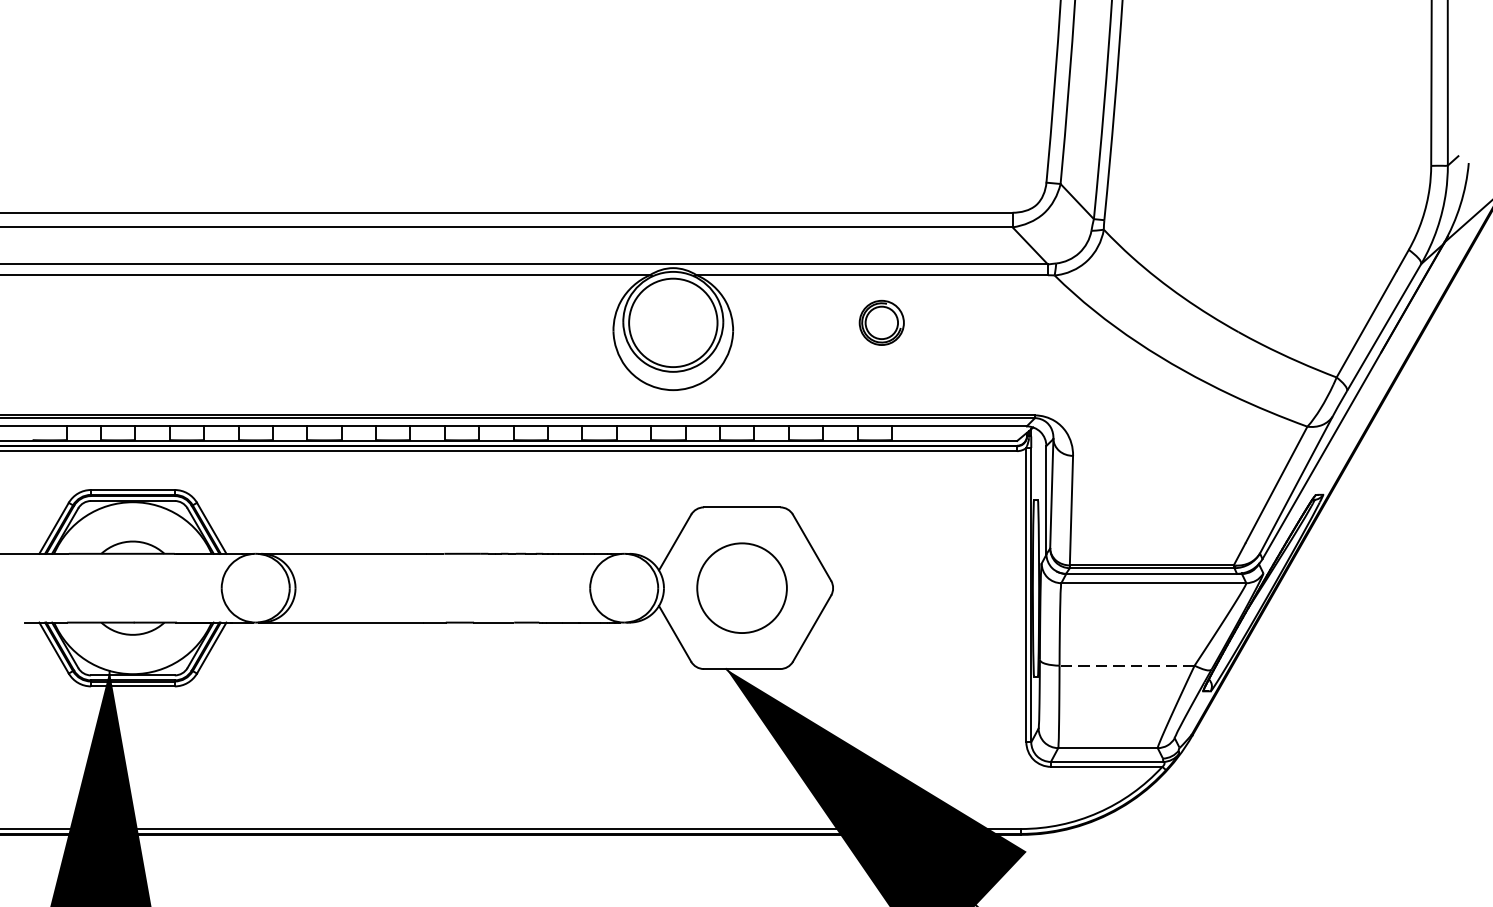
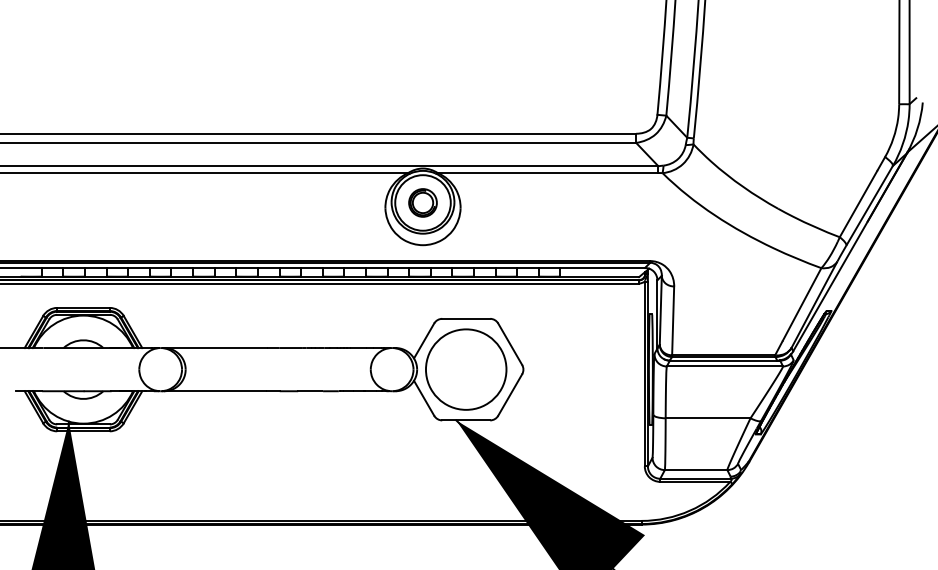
part: (880, 322) -> (422, 202), moved
circle: (740, 587) -> (465, 369), size x1.43
line: (1126, 665) -> (707, 418), dashed -> solid

